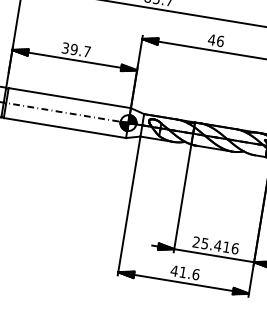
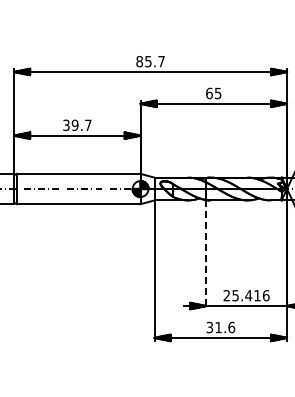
text: (215, 40) -> (213, 93), 46 -> 65
line: (182, 199) -> (206, 255), solid -> dashed
text: (174, 270) -> (209, 327), 41.6 -> 31.6

